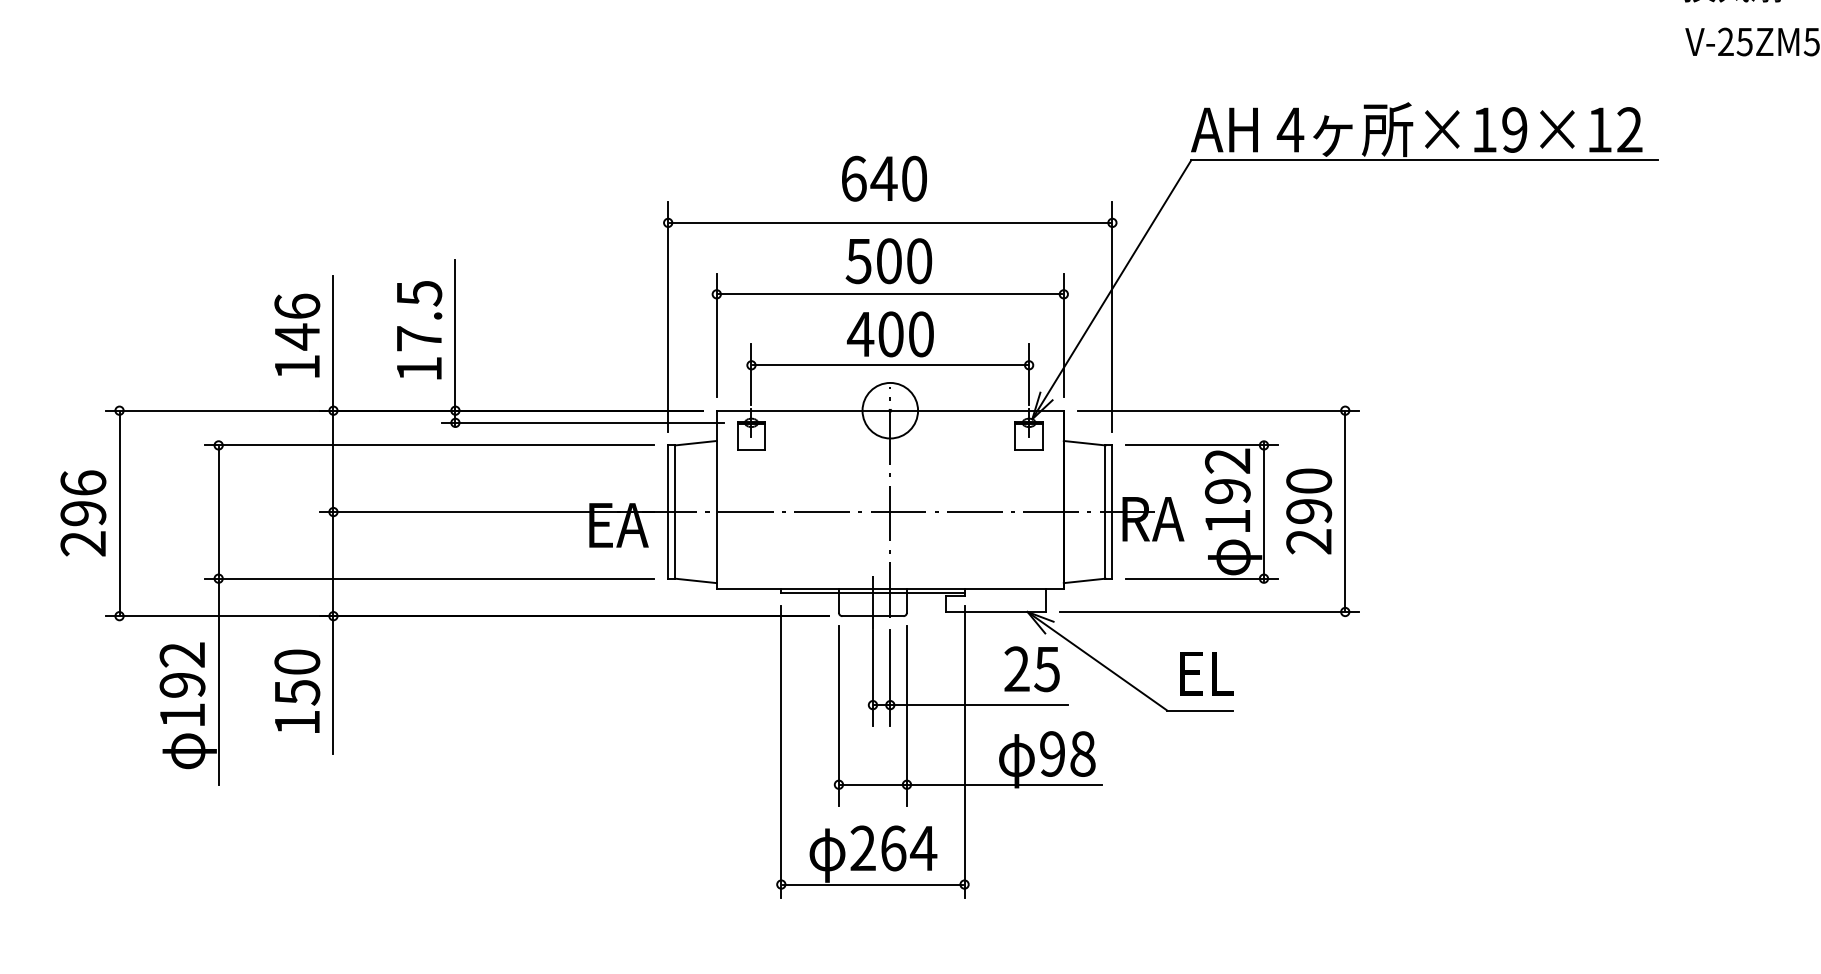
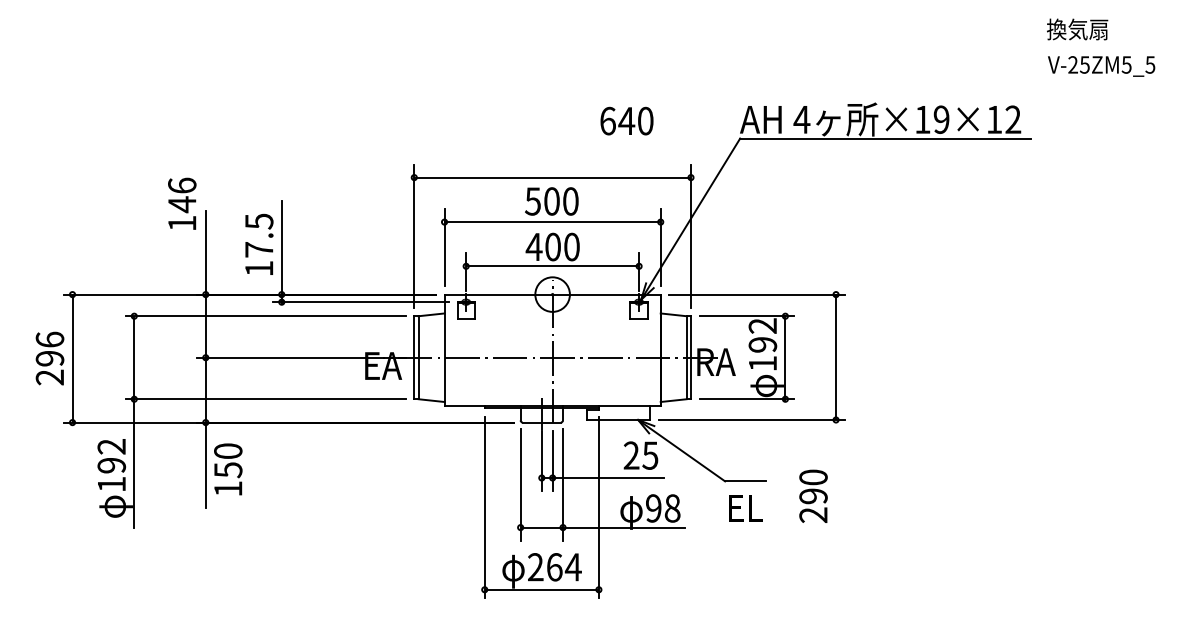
text: (883, 177) -> (626, 120), moved
text: (297, 335) -> (182, 203), moved
text: (1309, 510) -> (813, 495), moved
text: (1206, 673) -> (745, 508), moved
text: (297, 691) -> (228, 469), moved

